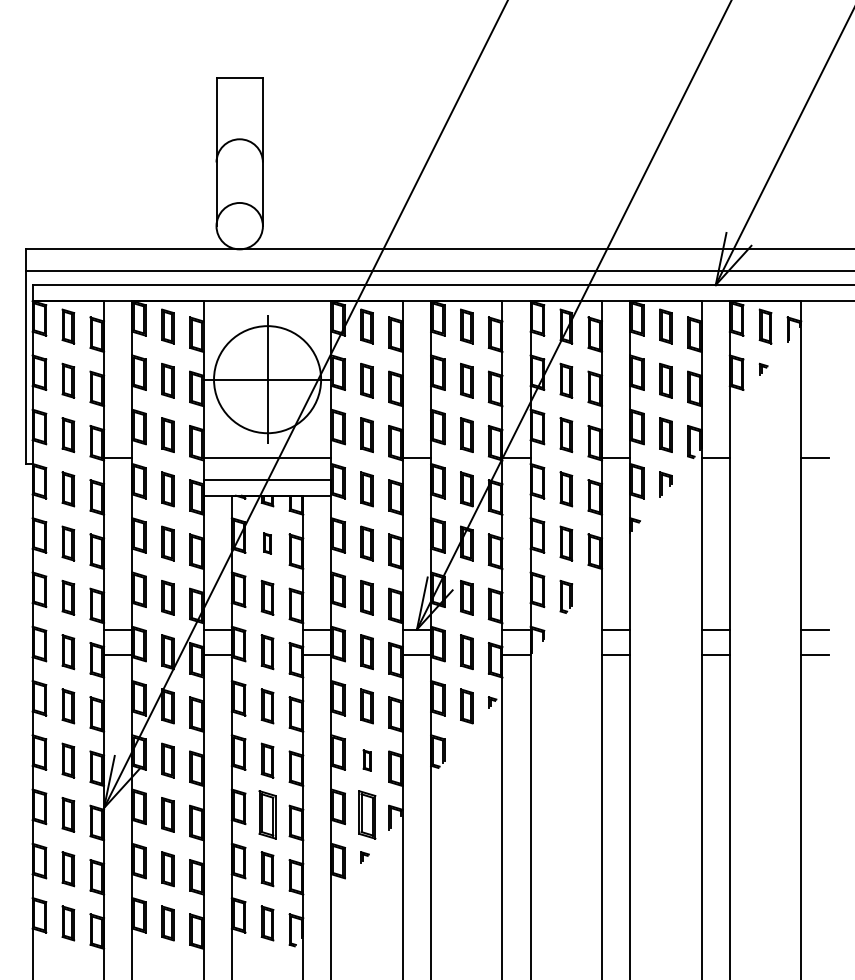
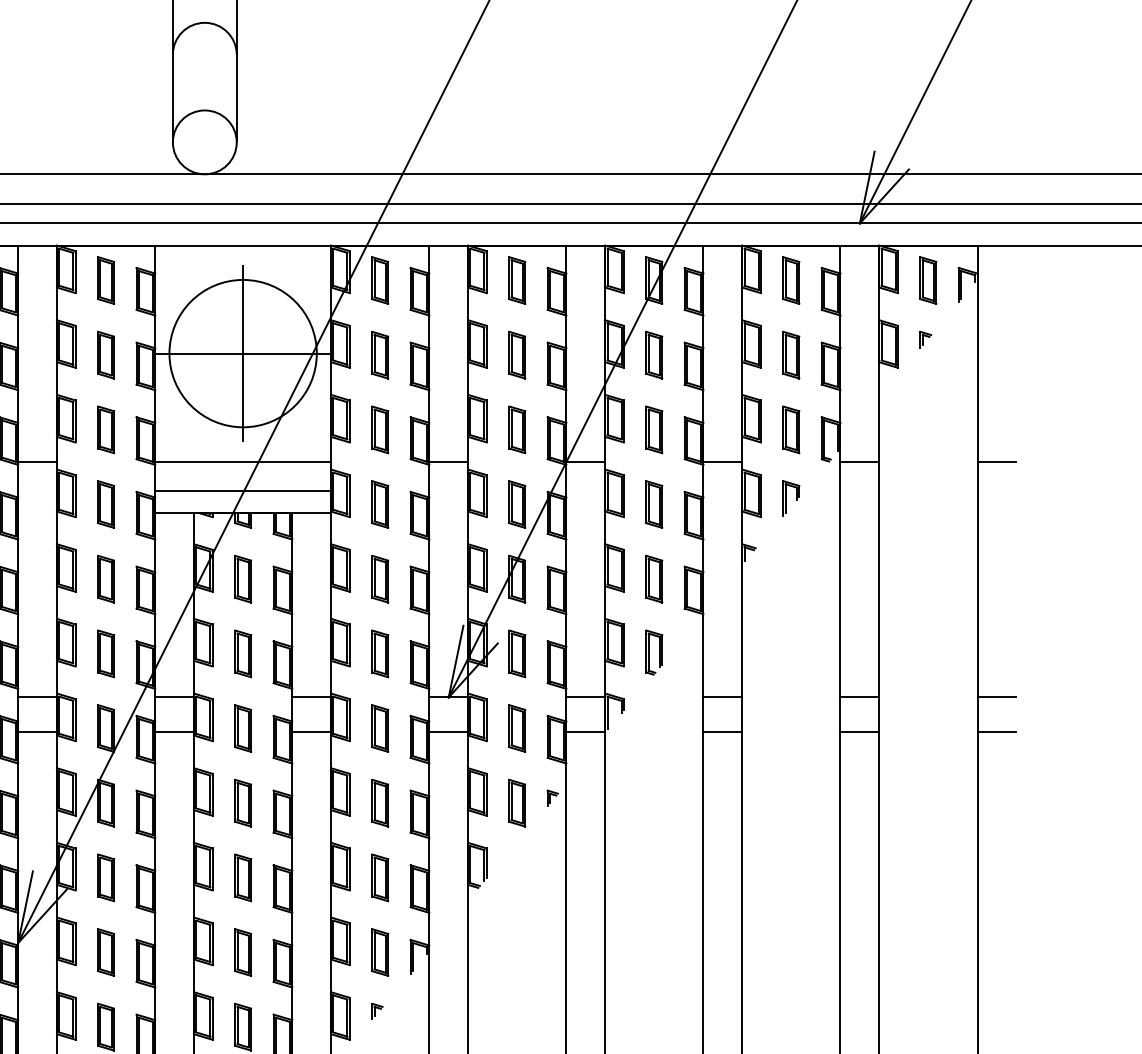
part: (267, 543) -> (243, 579), size x1.67
part: (366, 760) -> (379, 877), size x1.67
part: (267, 814) -> (243, 951), size x0.71
part: (366, 814) -> (379, 951), size x0.71

